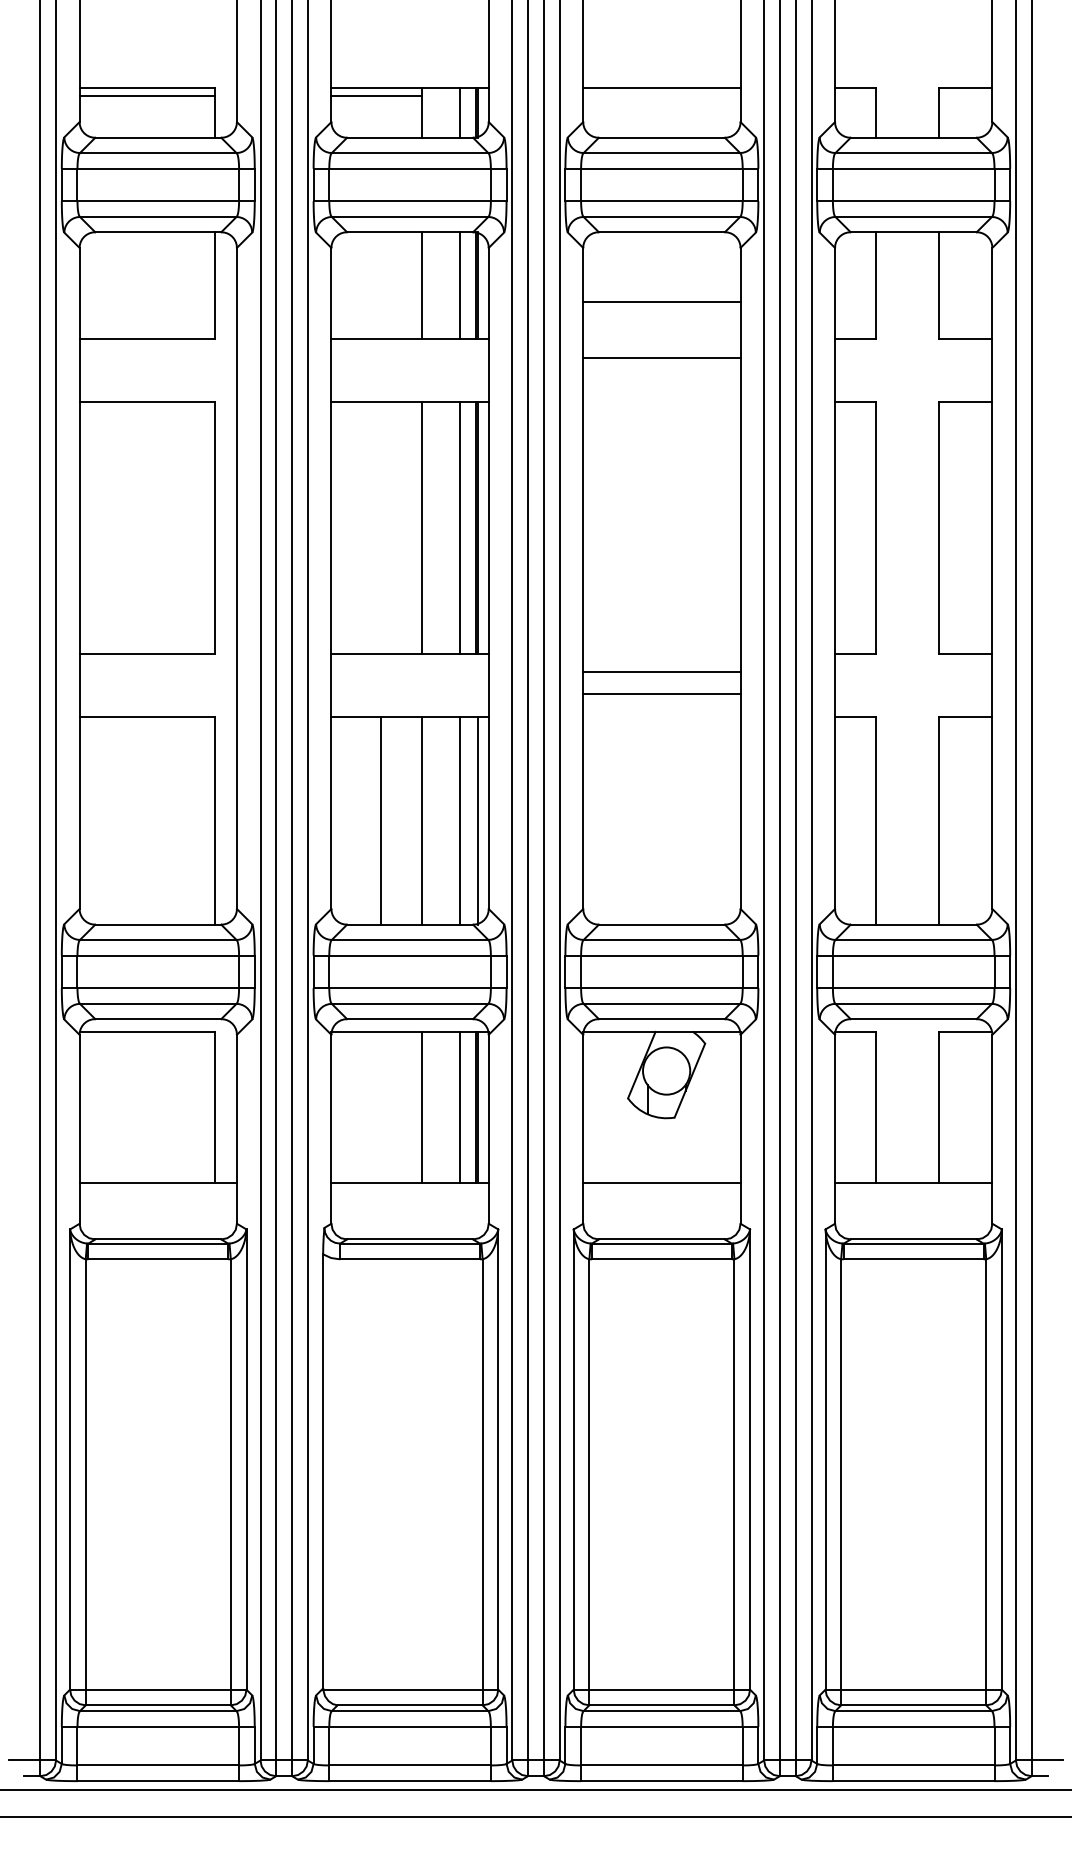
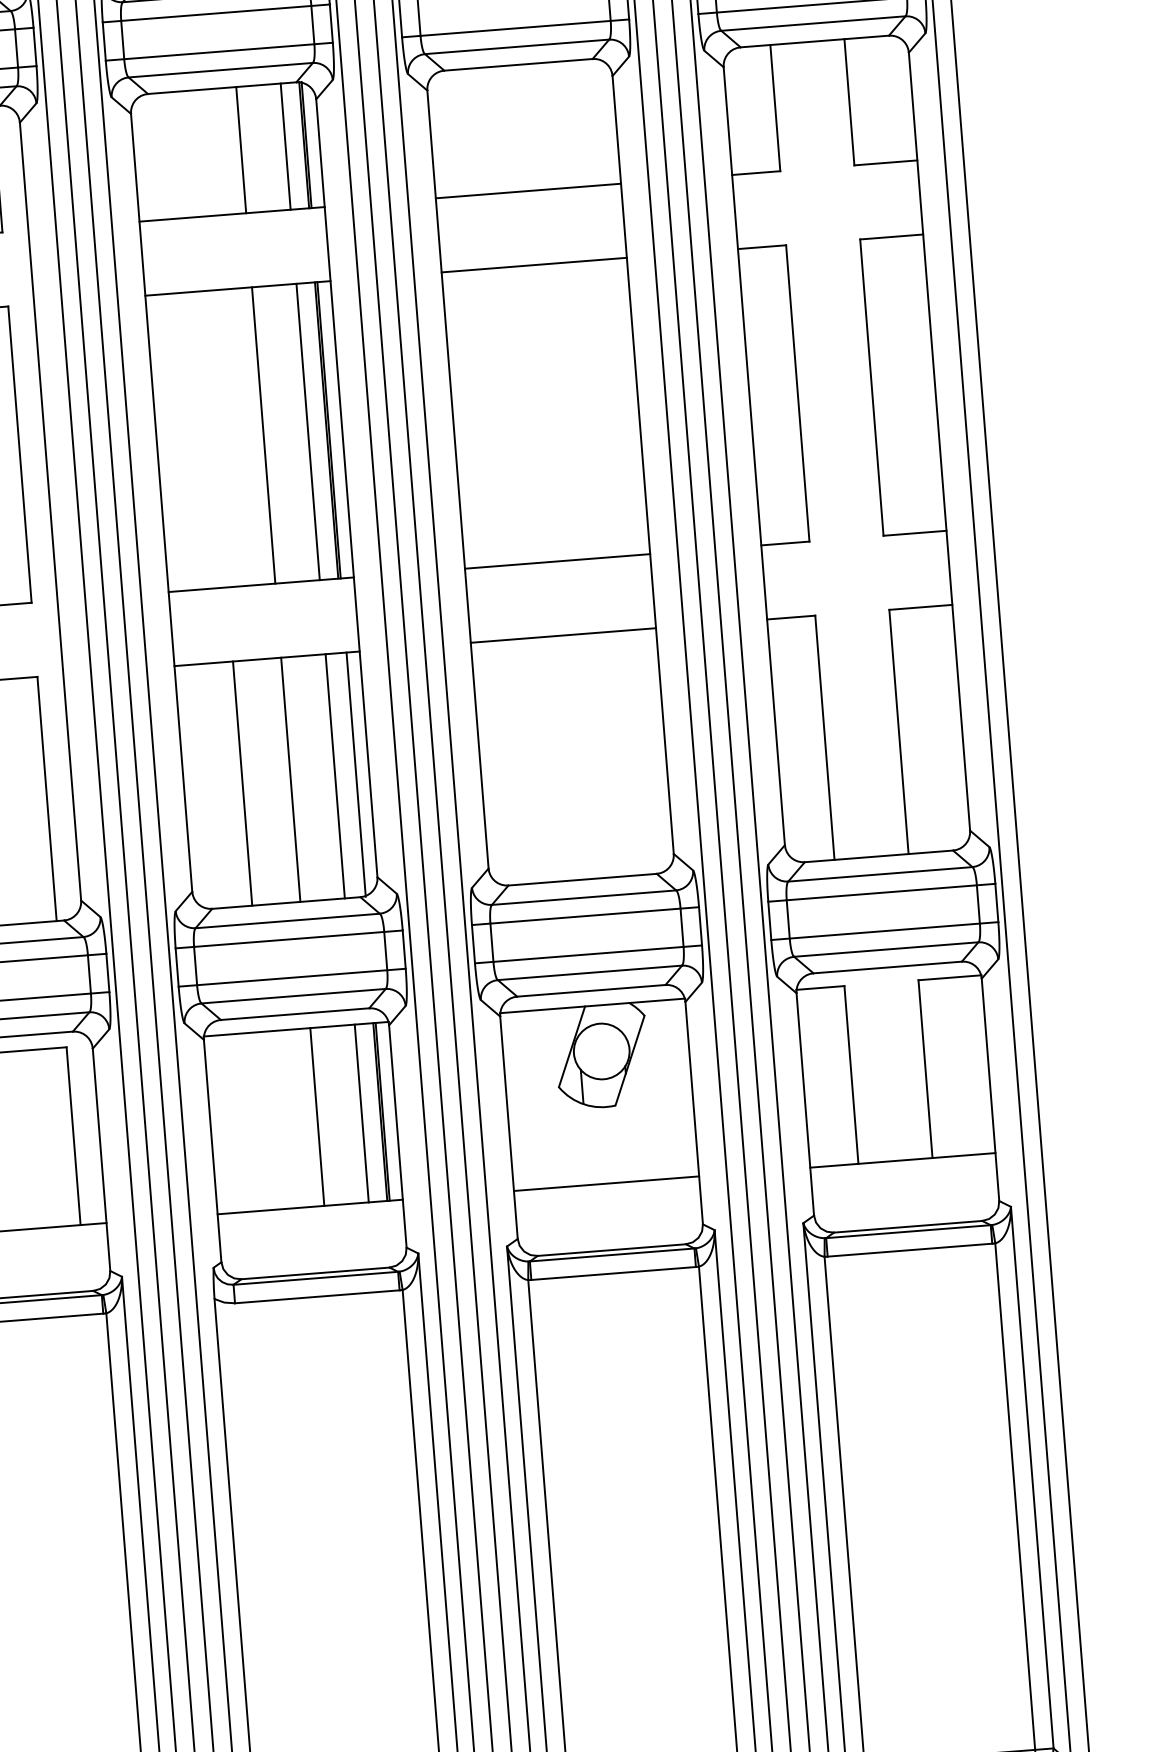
line: (661, 302) -> (527, 191), moved
line: (661, 358) -> (533, 265), moved
line: (661, 672) -> (562, 635), moved
line: (661, 694) -> (557, 561), moved

